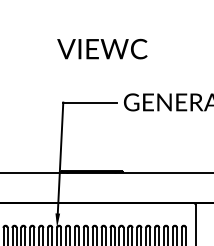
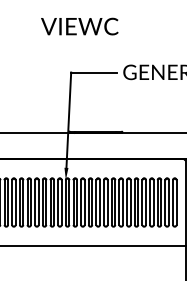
text: (102, 49) -> (79, 26), moved

